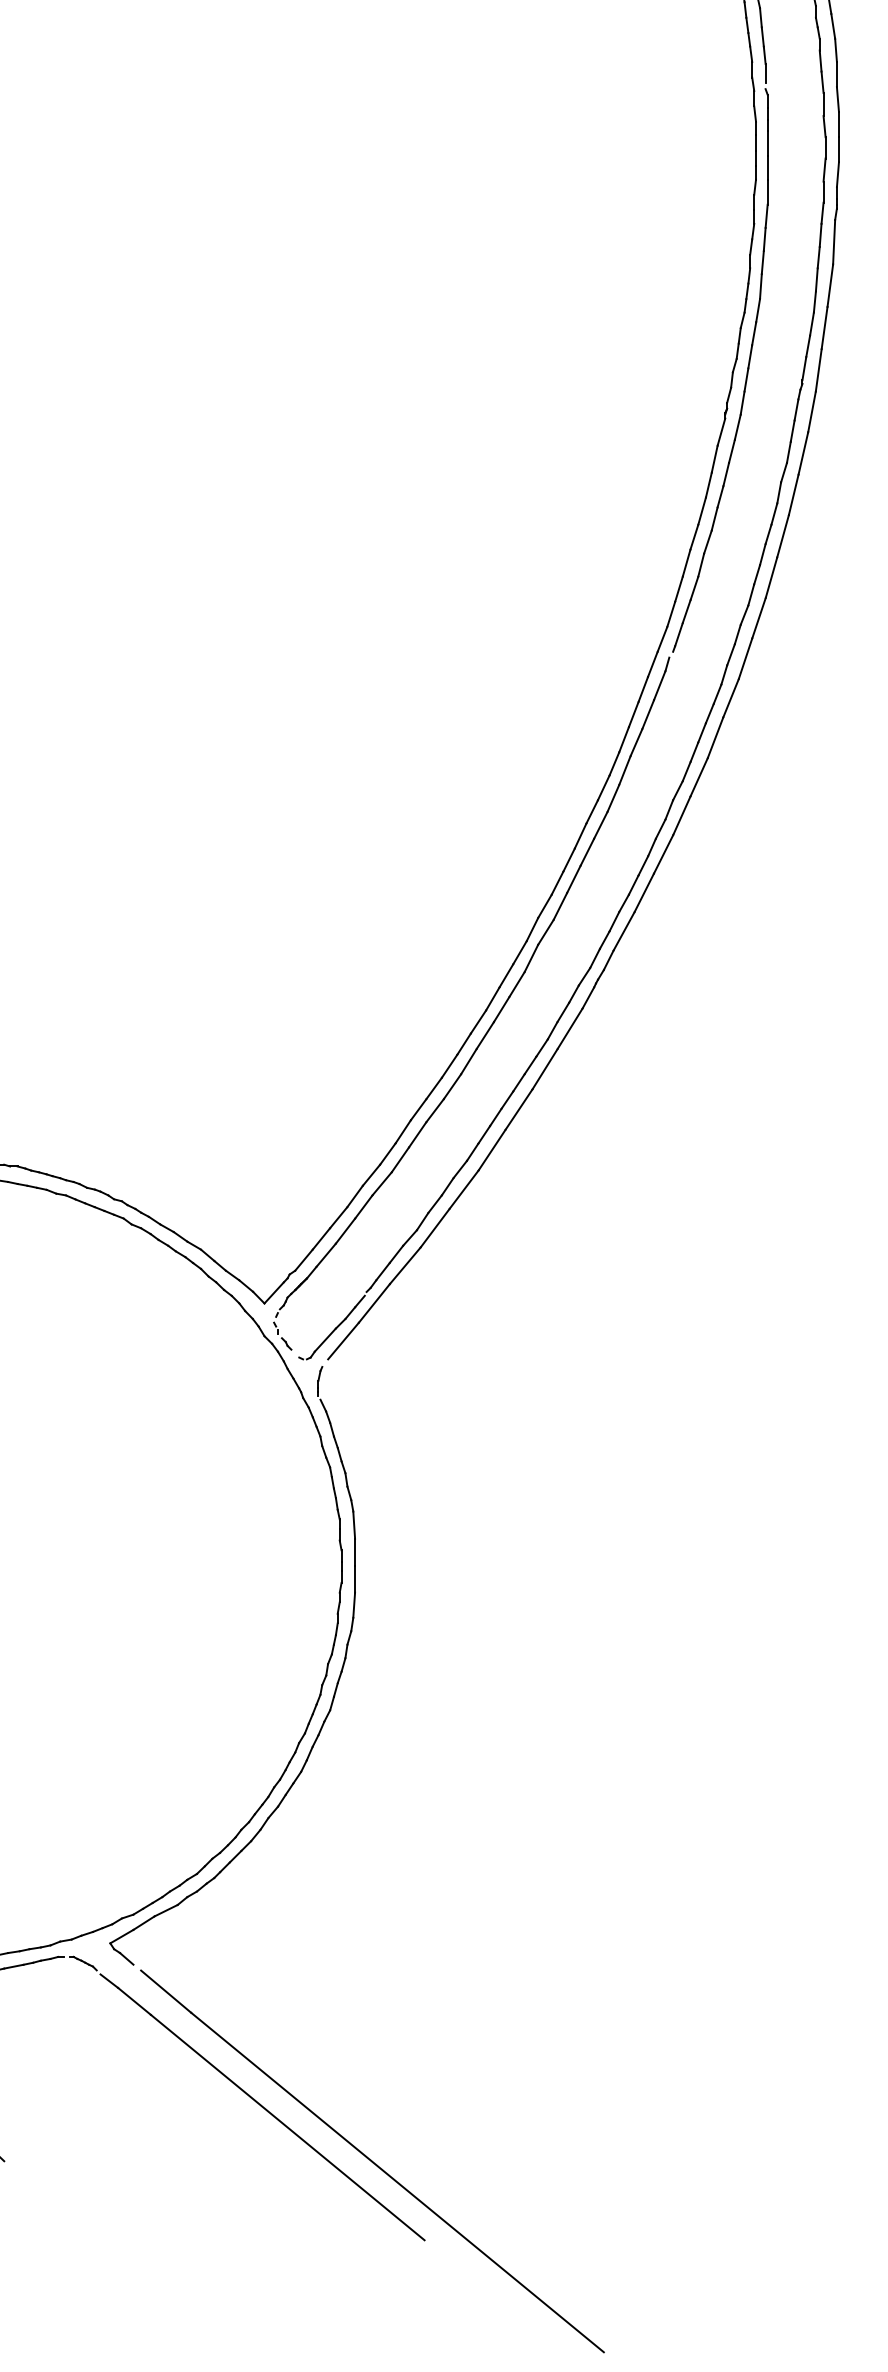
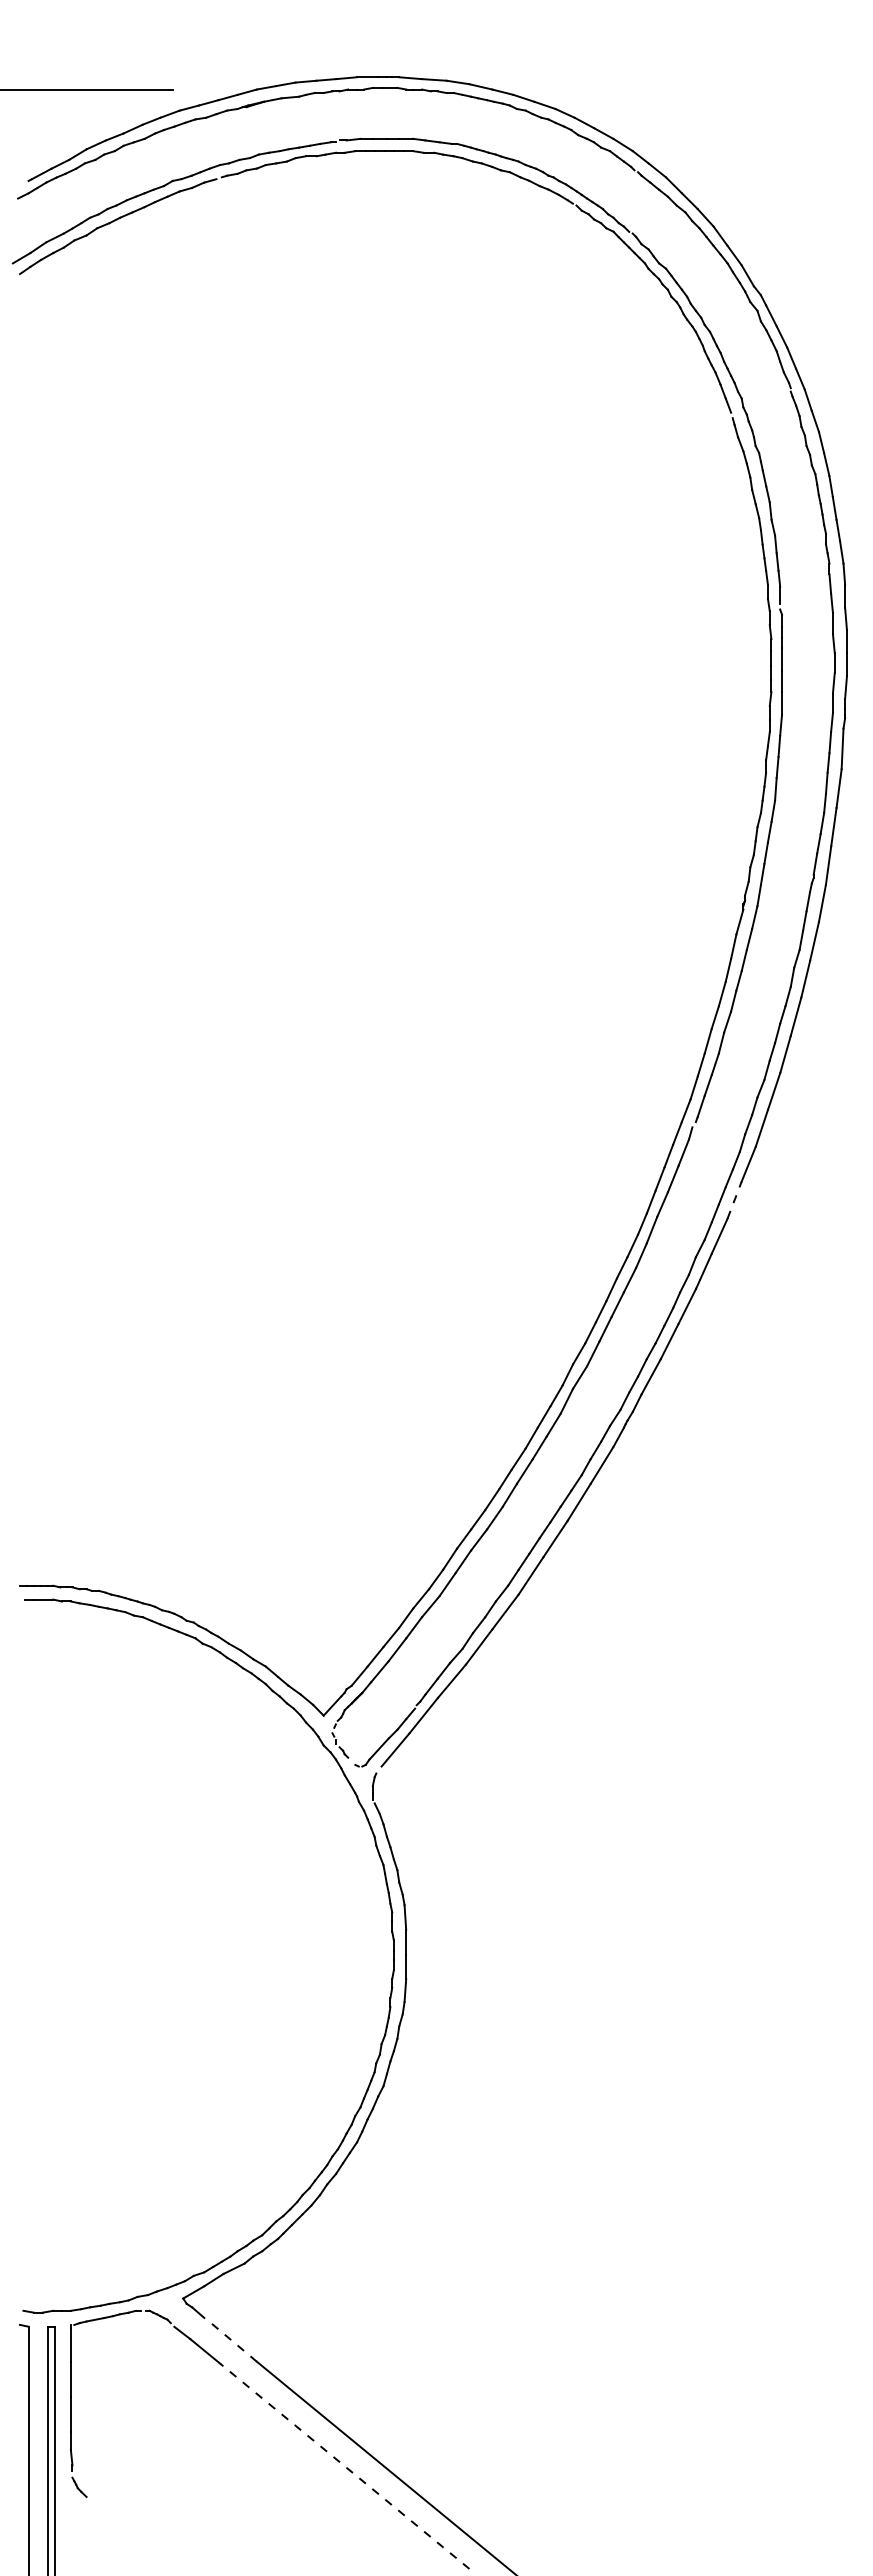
line: (715, 737) -> (734, 1200), solid -> dashed
line: (166, 1991) -> (234, 2342), solid -> dashed
line: (287, 2126) -> (344, 2465), solid -> dashed

